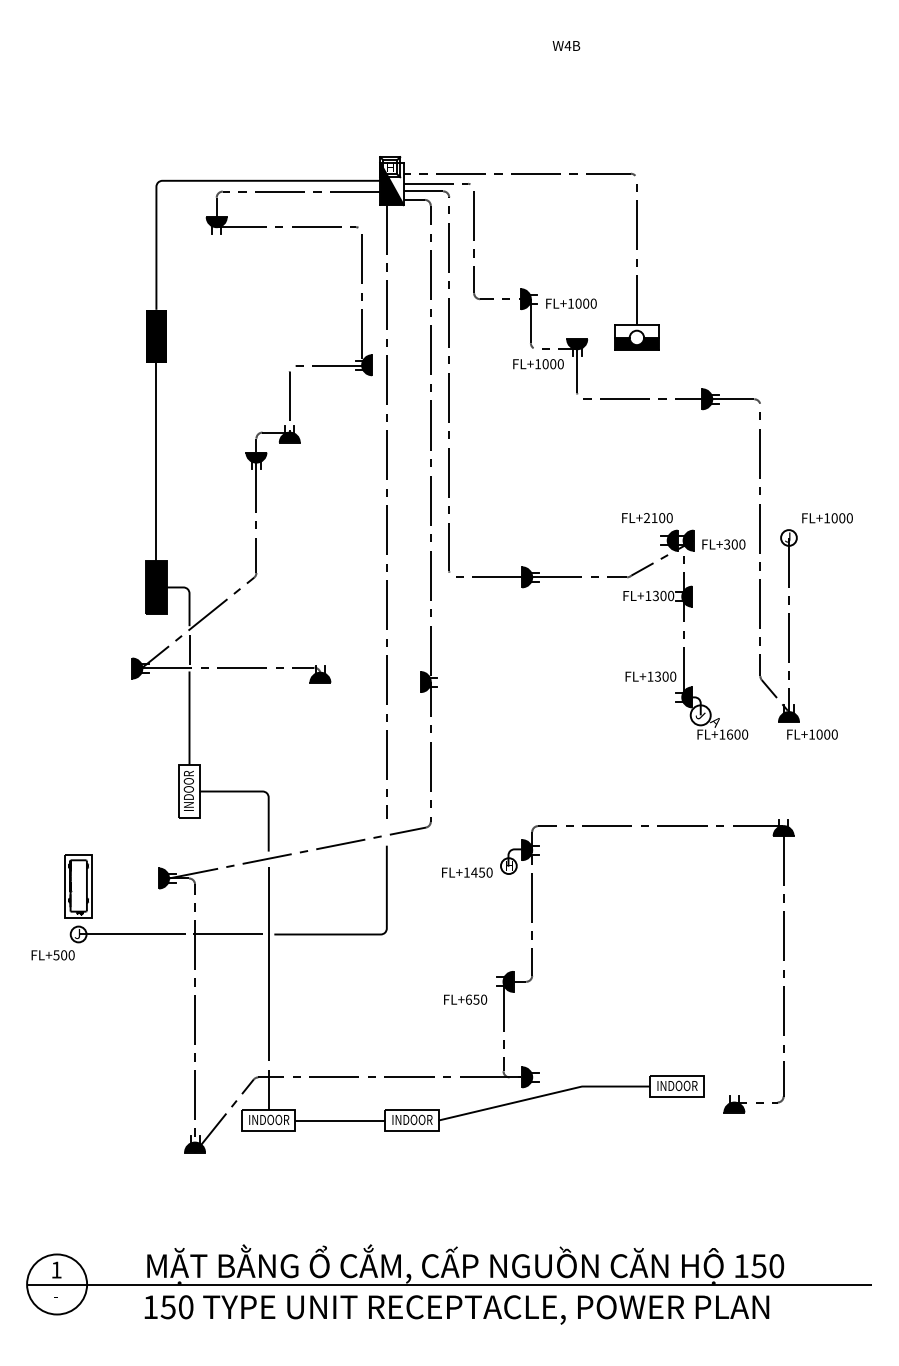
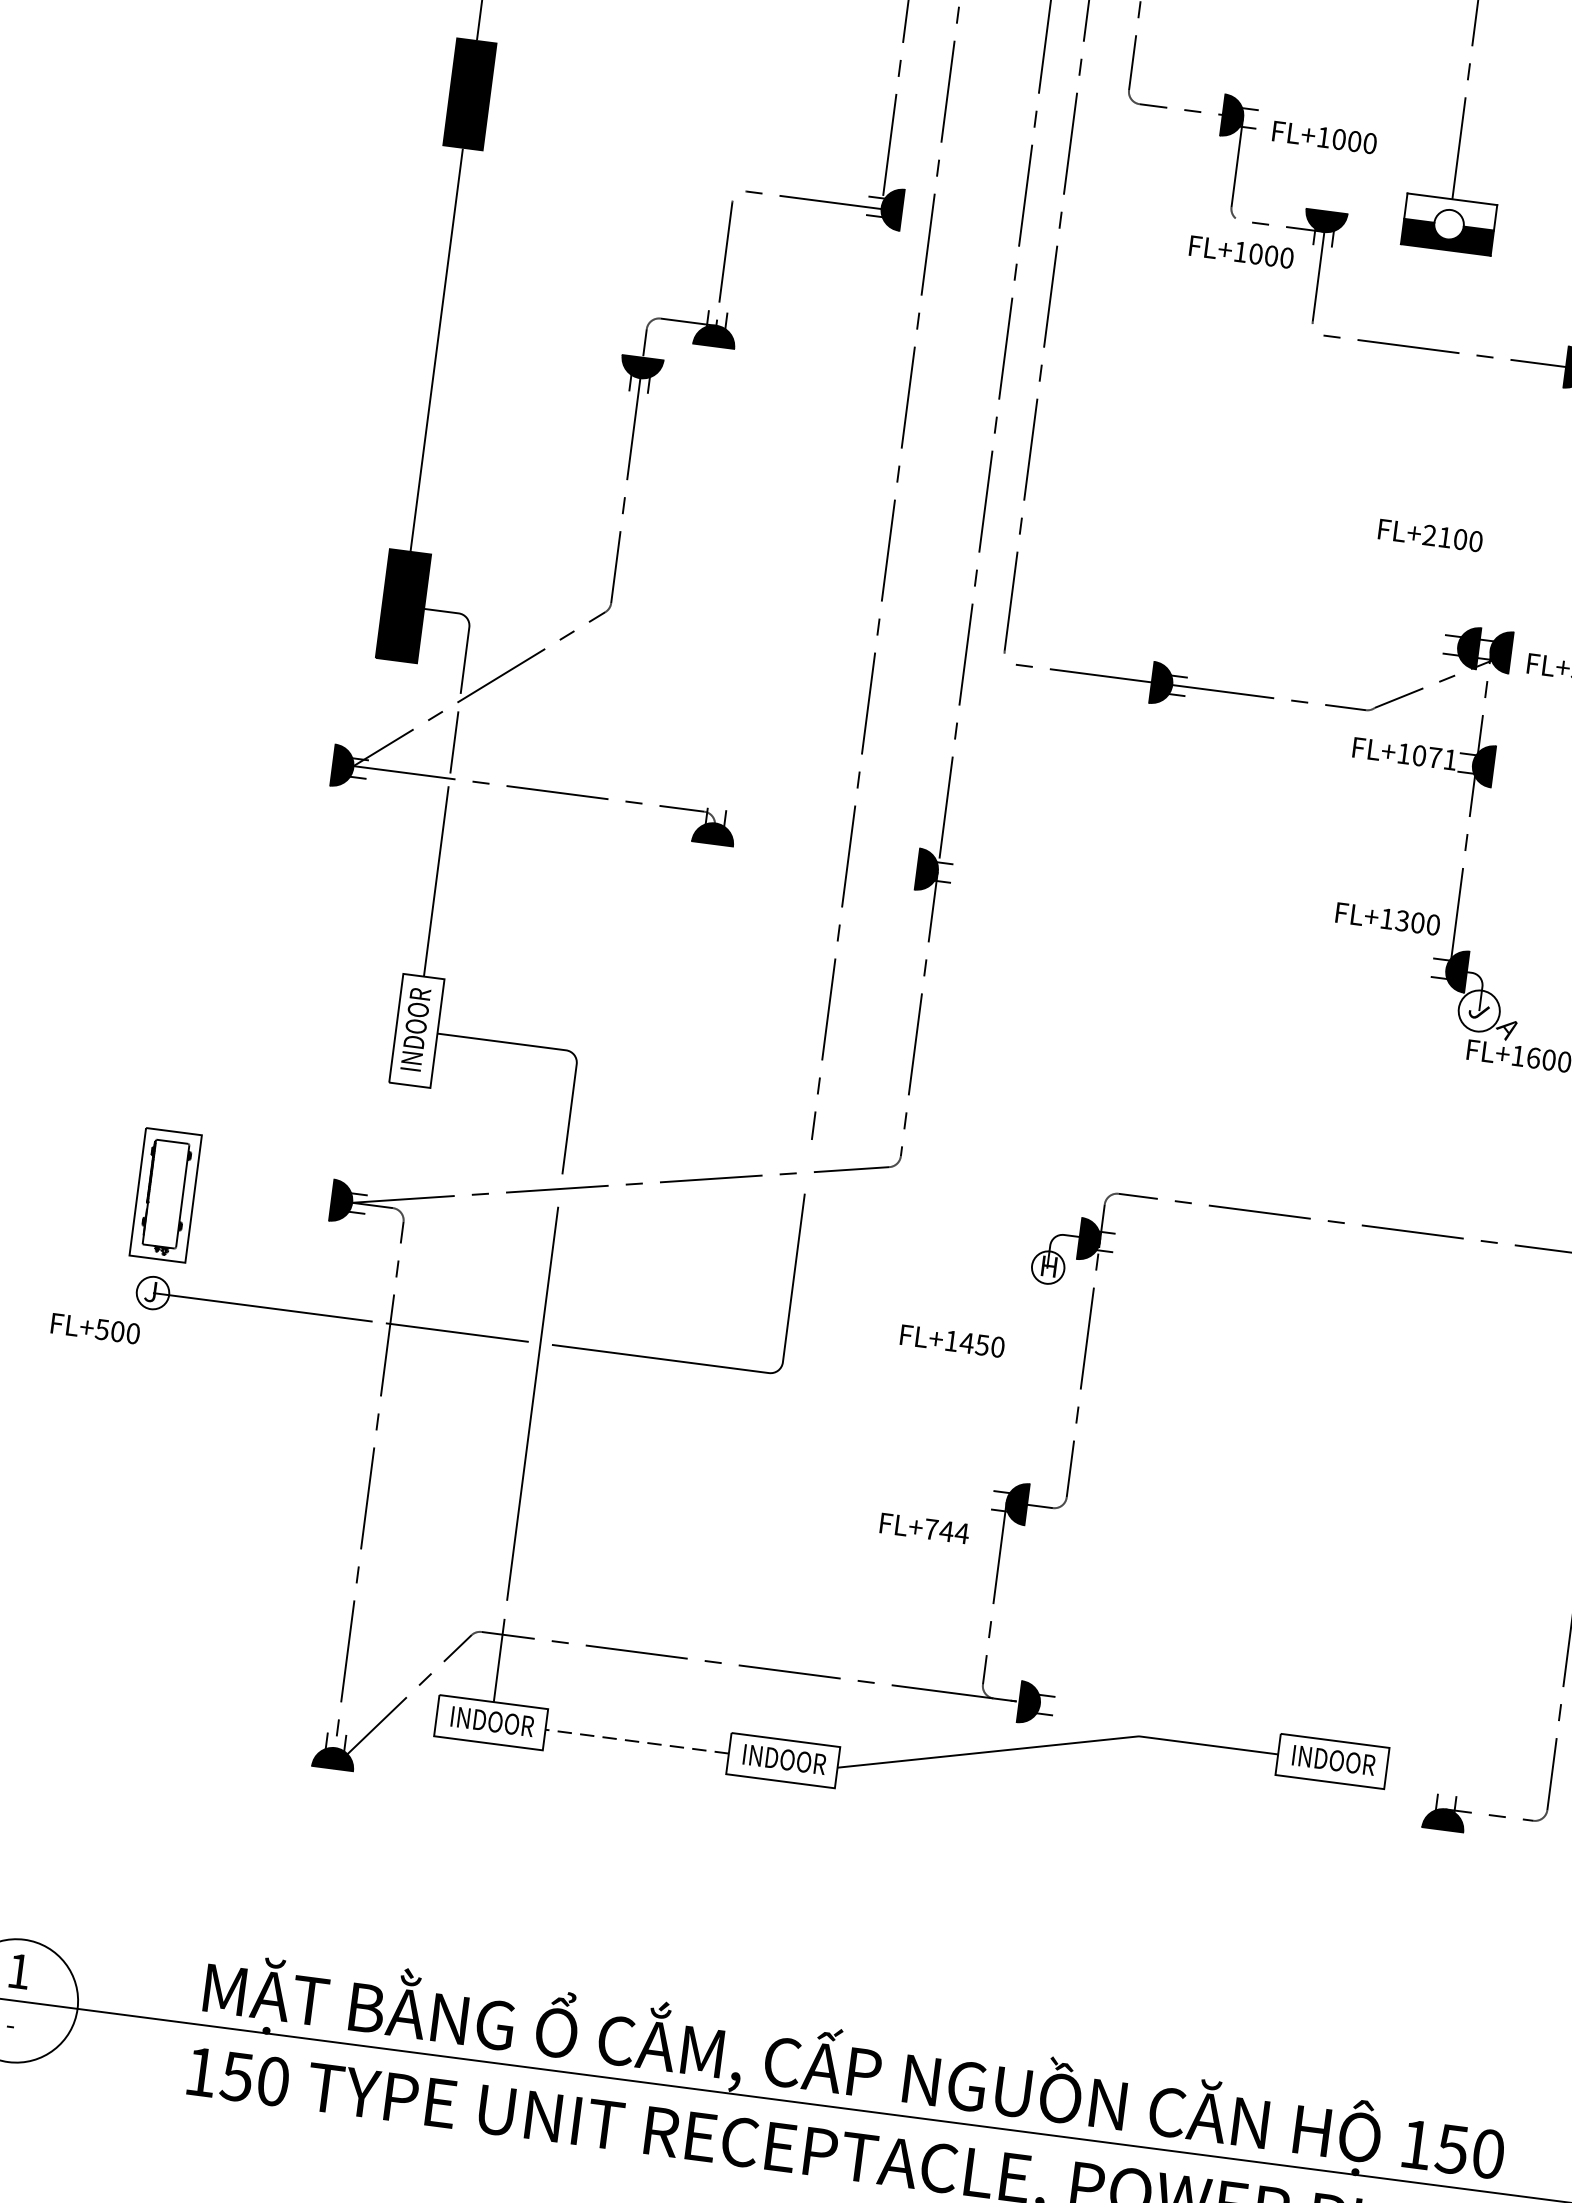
text: (647, 518) -> (1430, 536), moved
text: (663, 595) -> (1435, 756), FL+1300 -> FL+1071
text: (467, 872) -> (952, 1341), moved
text: (476, 999) -> (946, 1530), FL+650 -> FL+744
line: (340, 1120) -> (637, 1741), solid -> dashed

